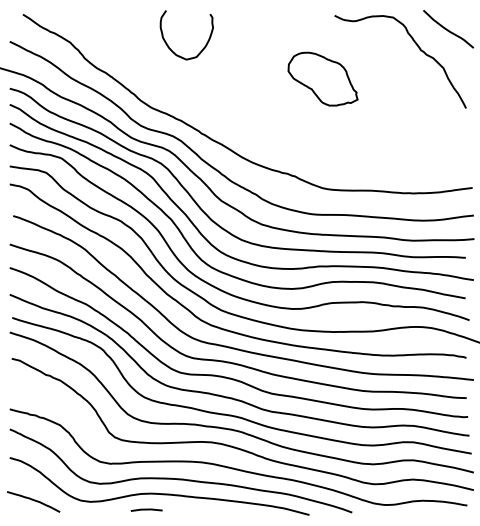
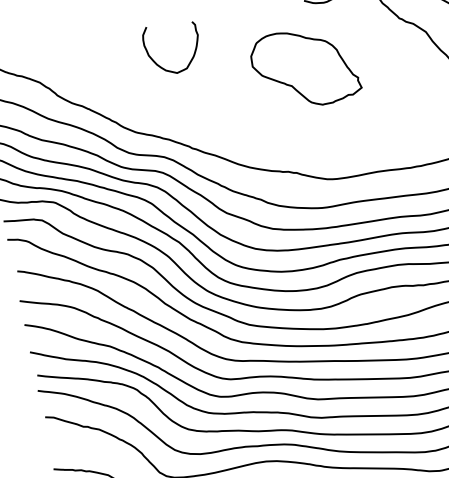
curve: (169, 46) -> (157, 63), moved
part: (322, 78) -> (304, 67), size x1.43

